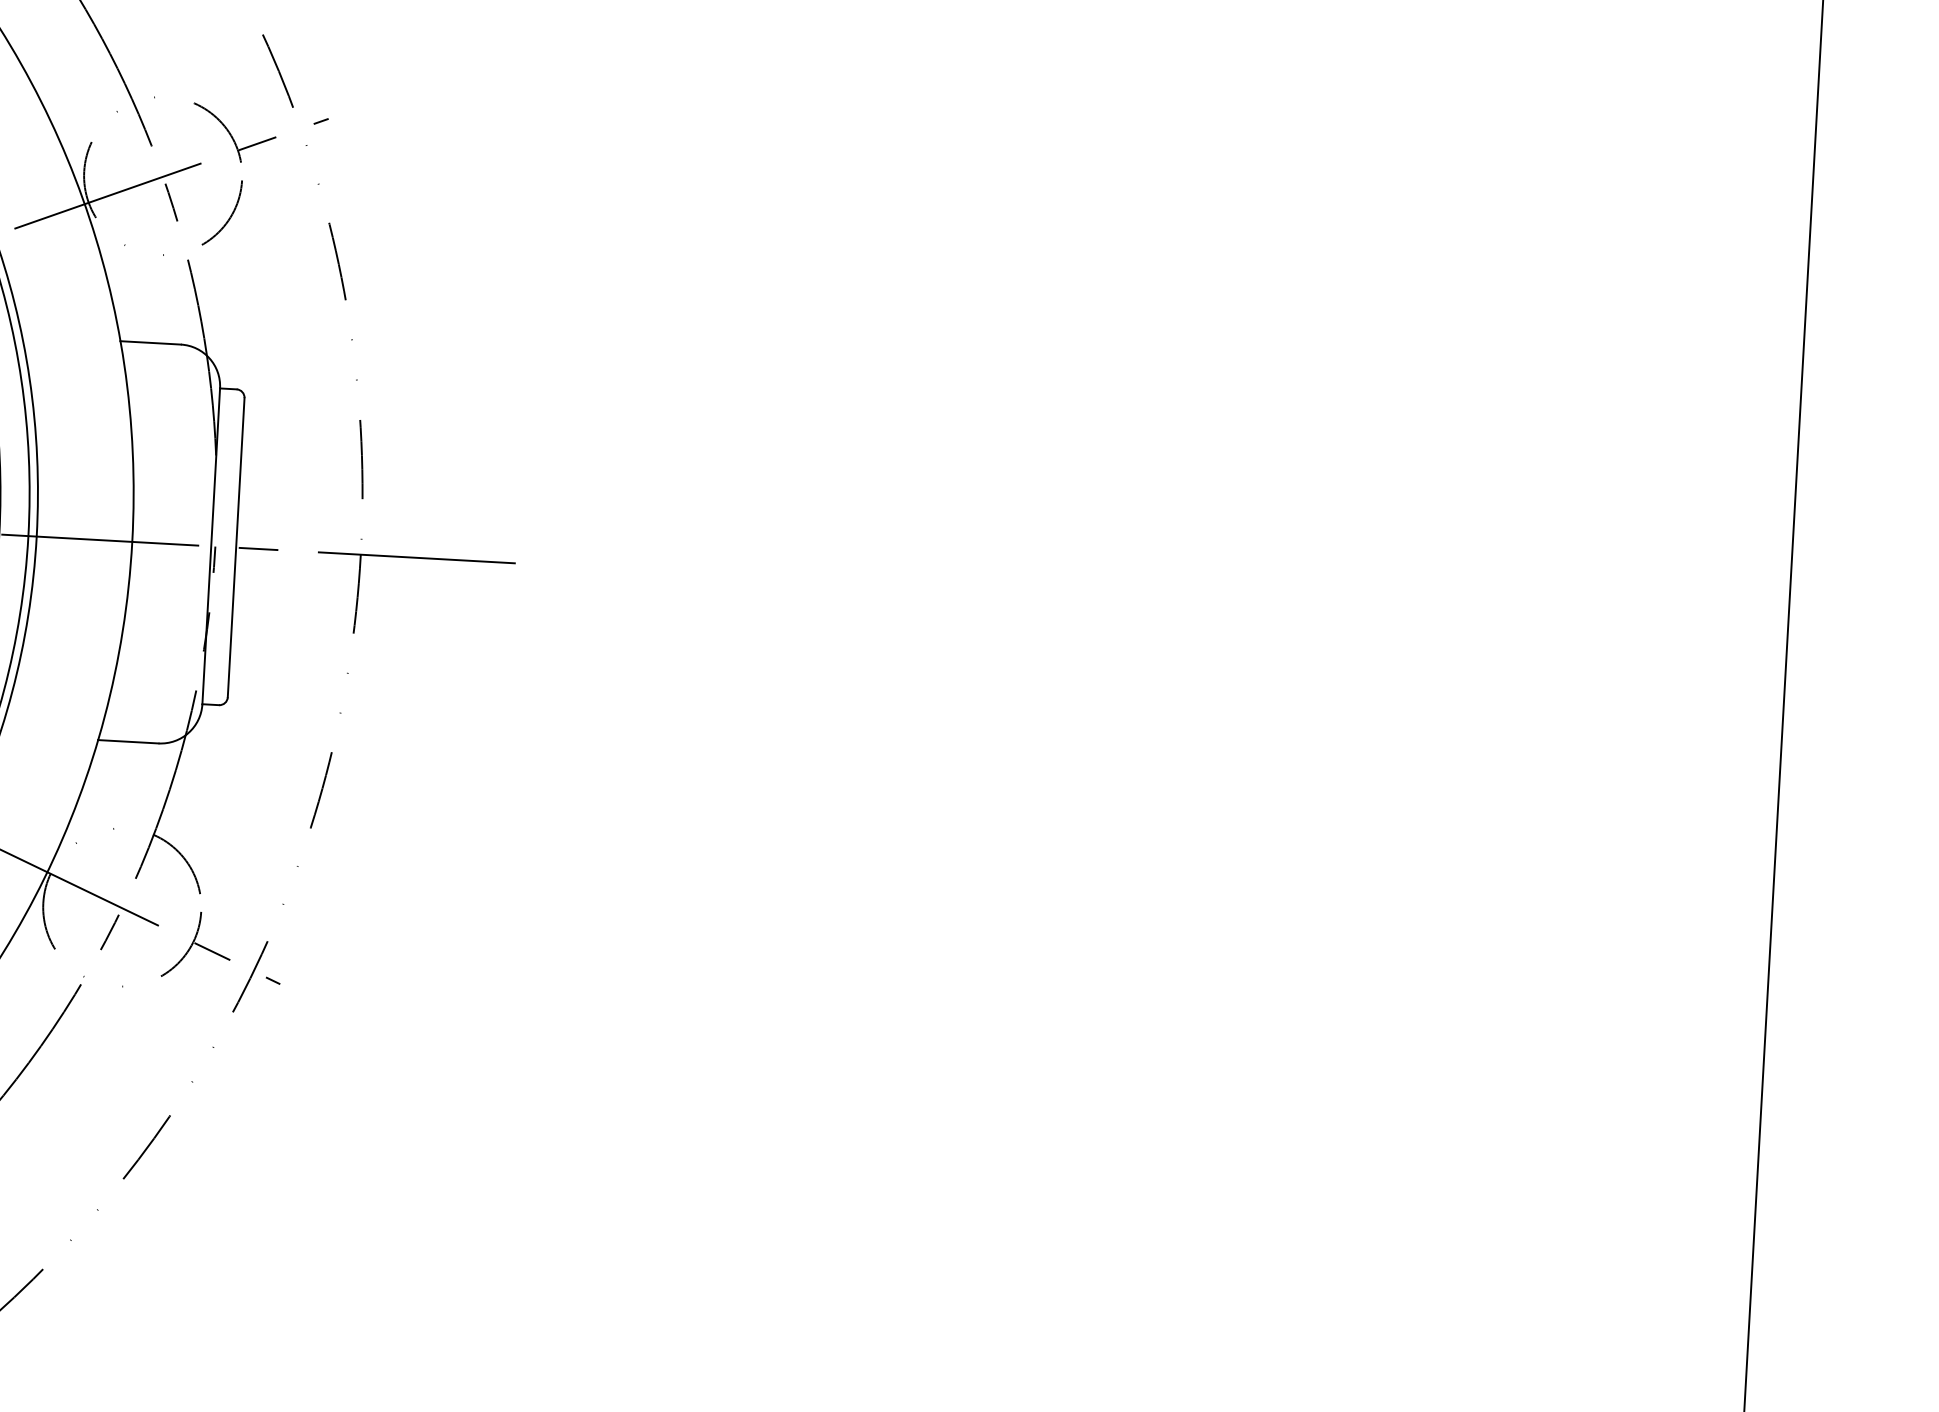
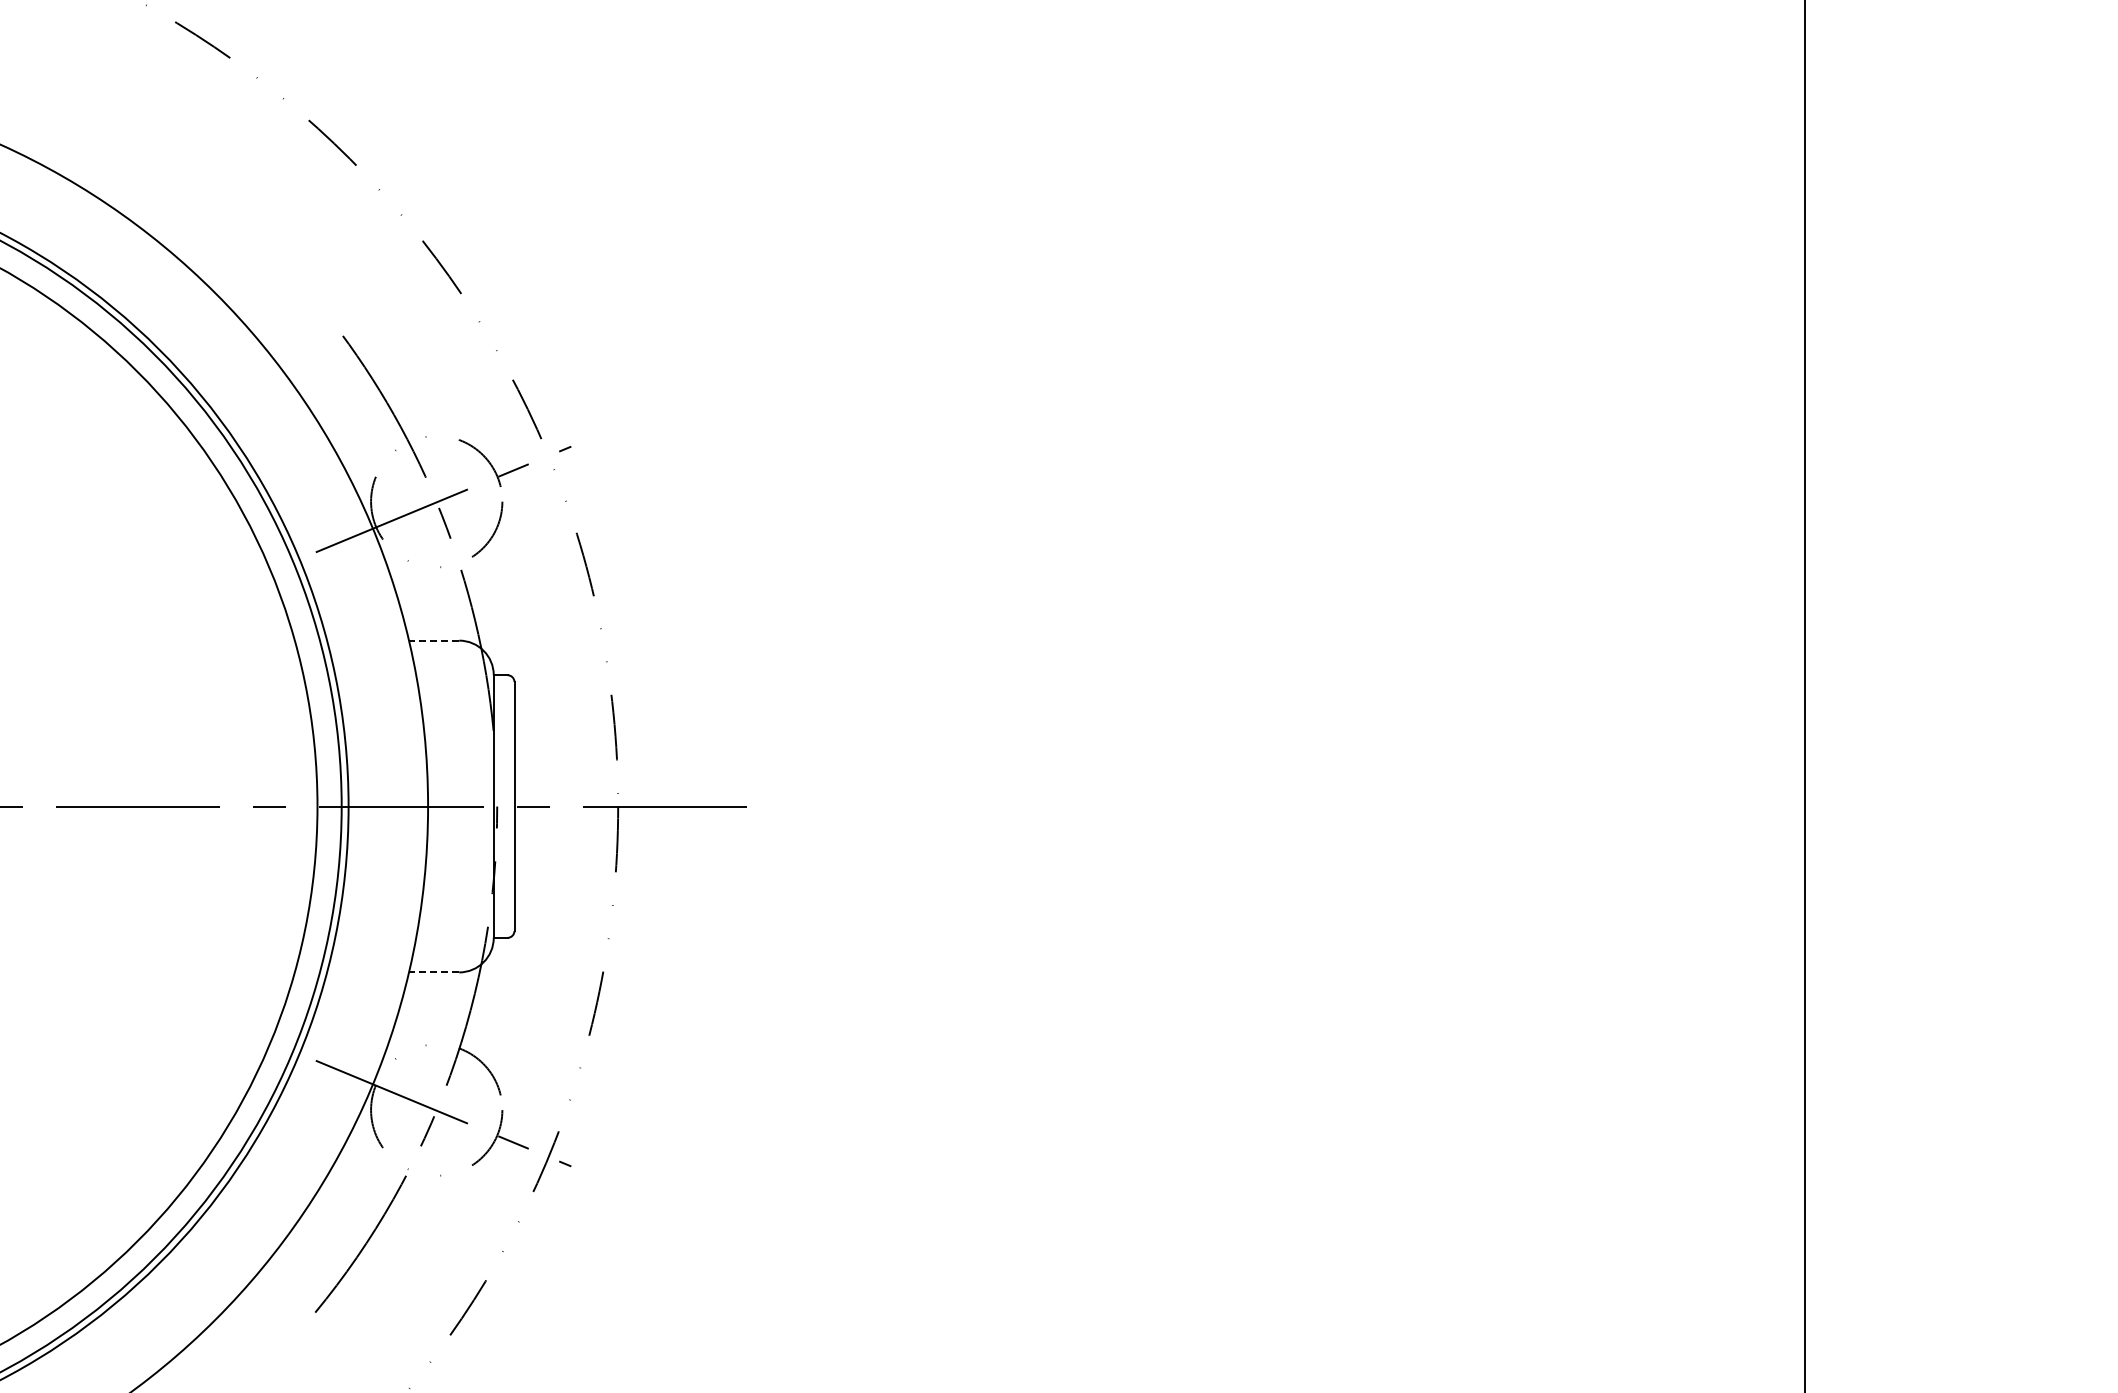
line: (149, 342) -> (433, 640), solid -> dashed
line: (127, 741) -> (433, 972), solid -> dashed

